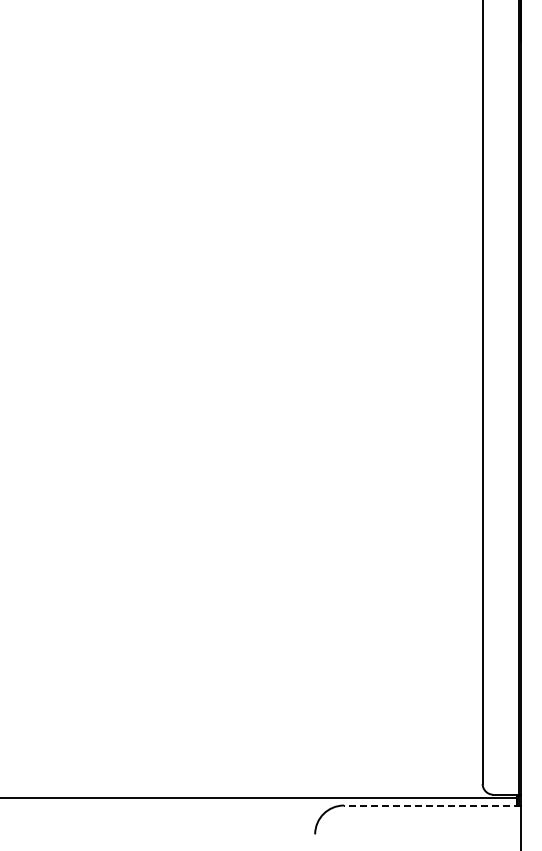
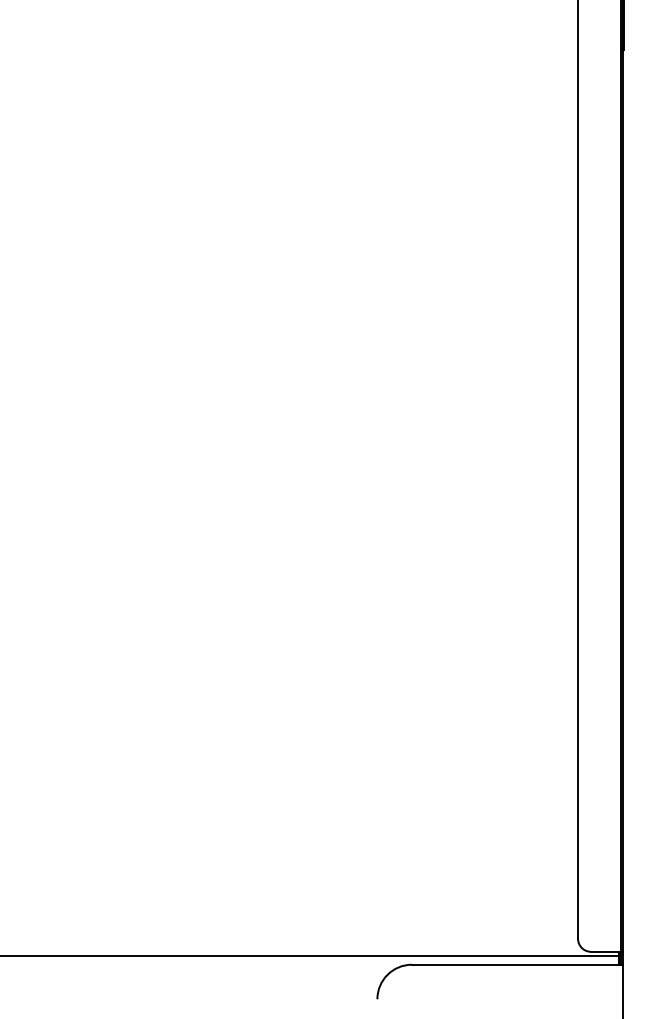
line: (431, 805) -> (516, 964), dashed -> solid

